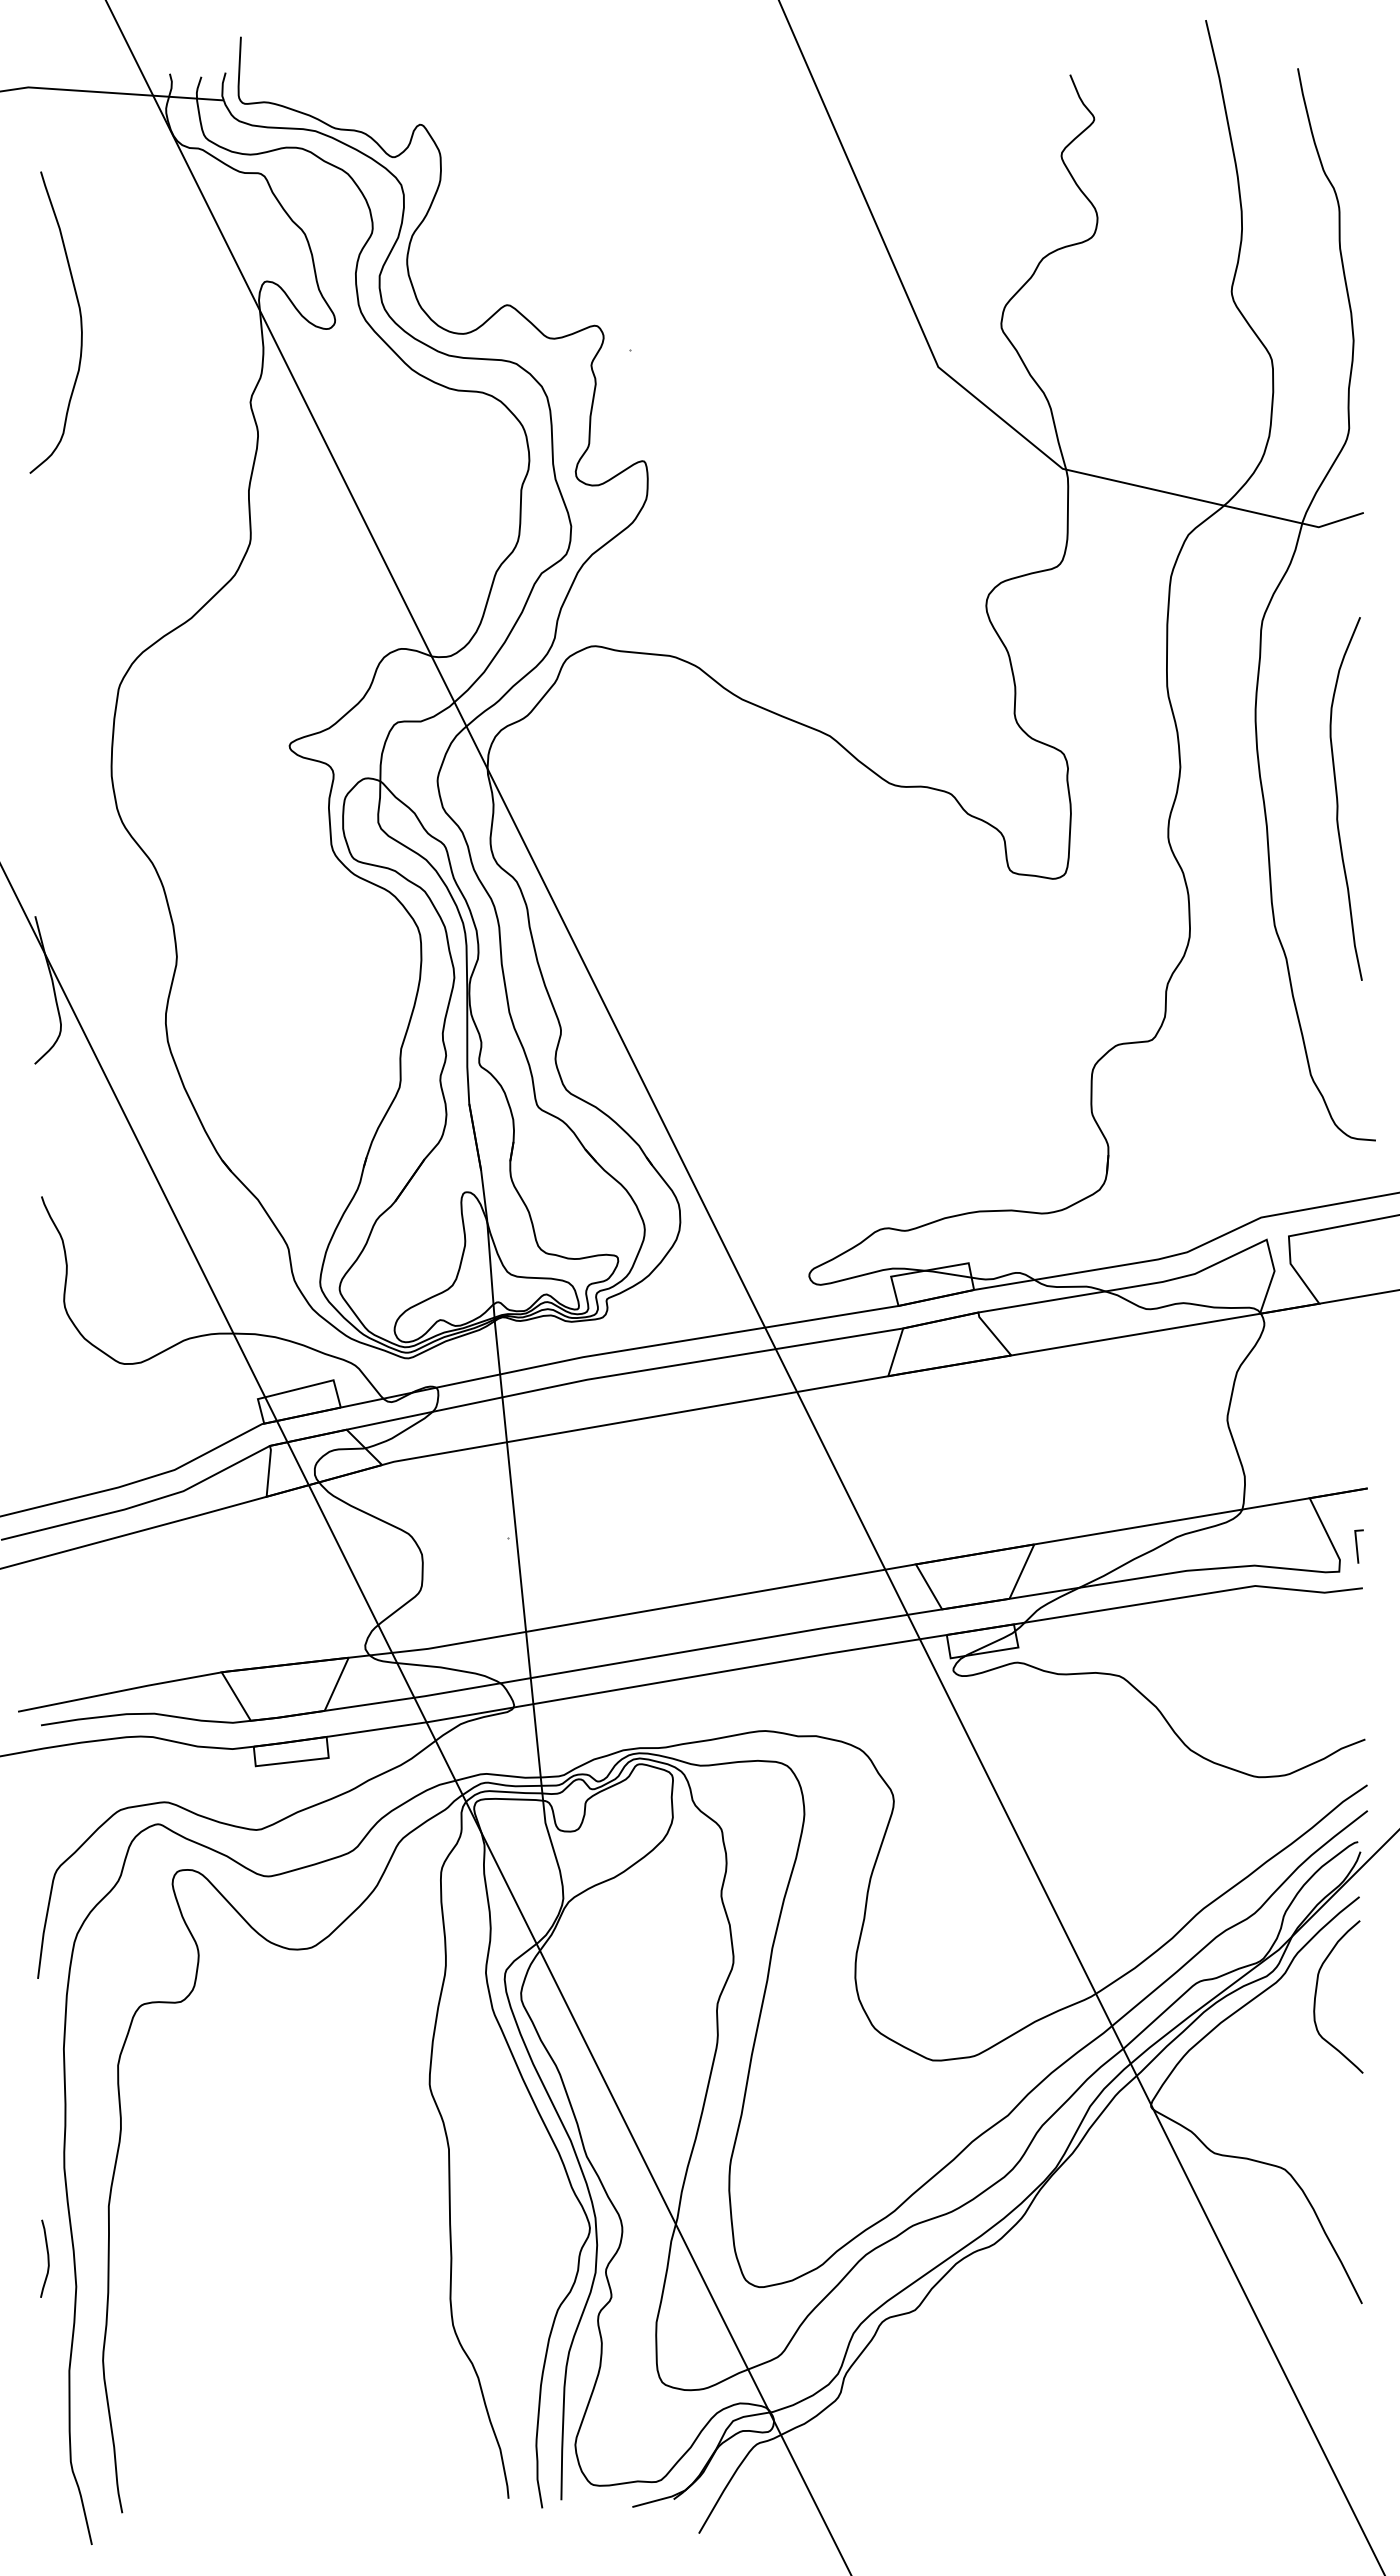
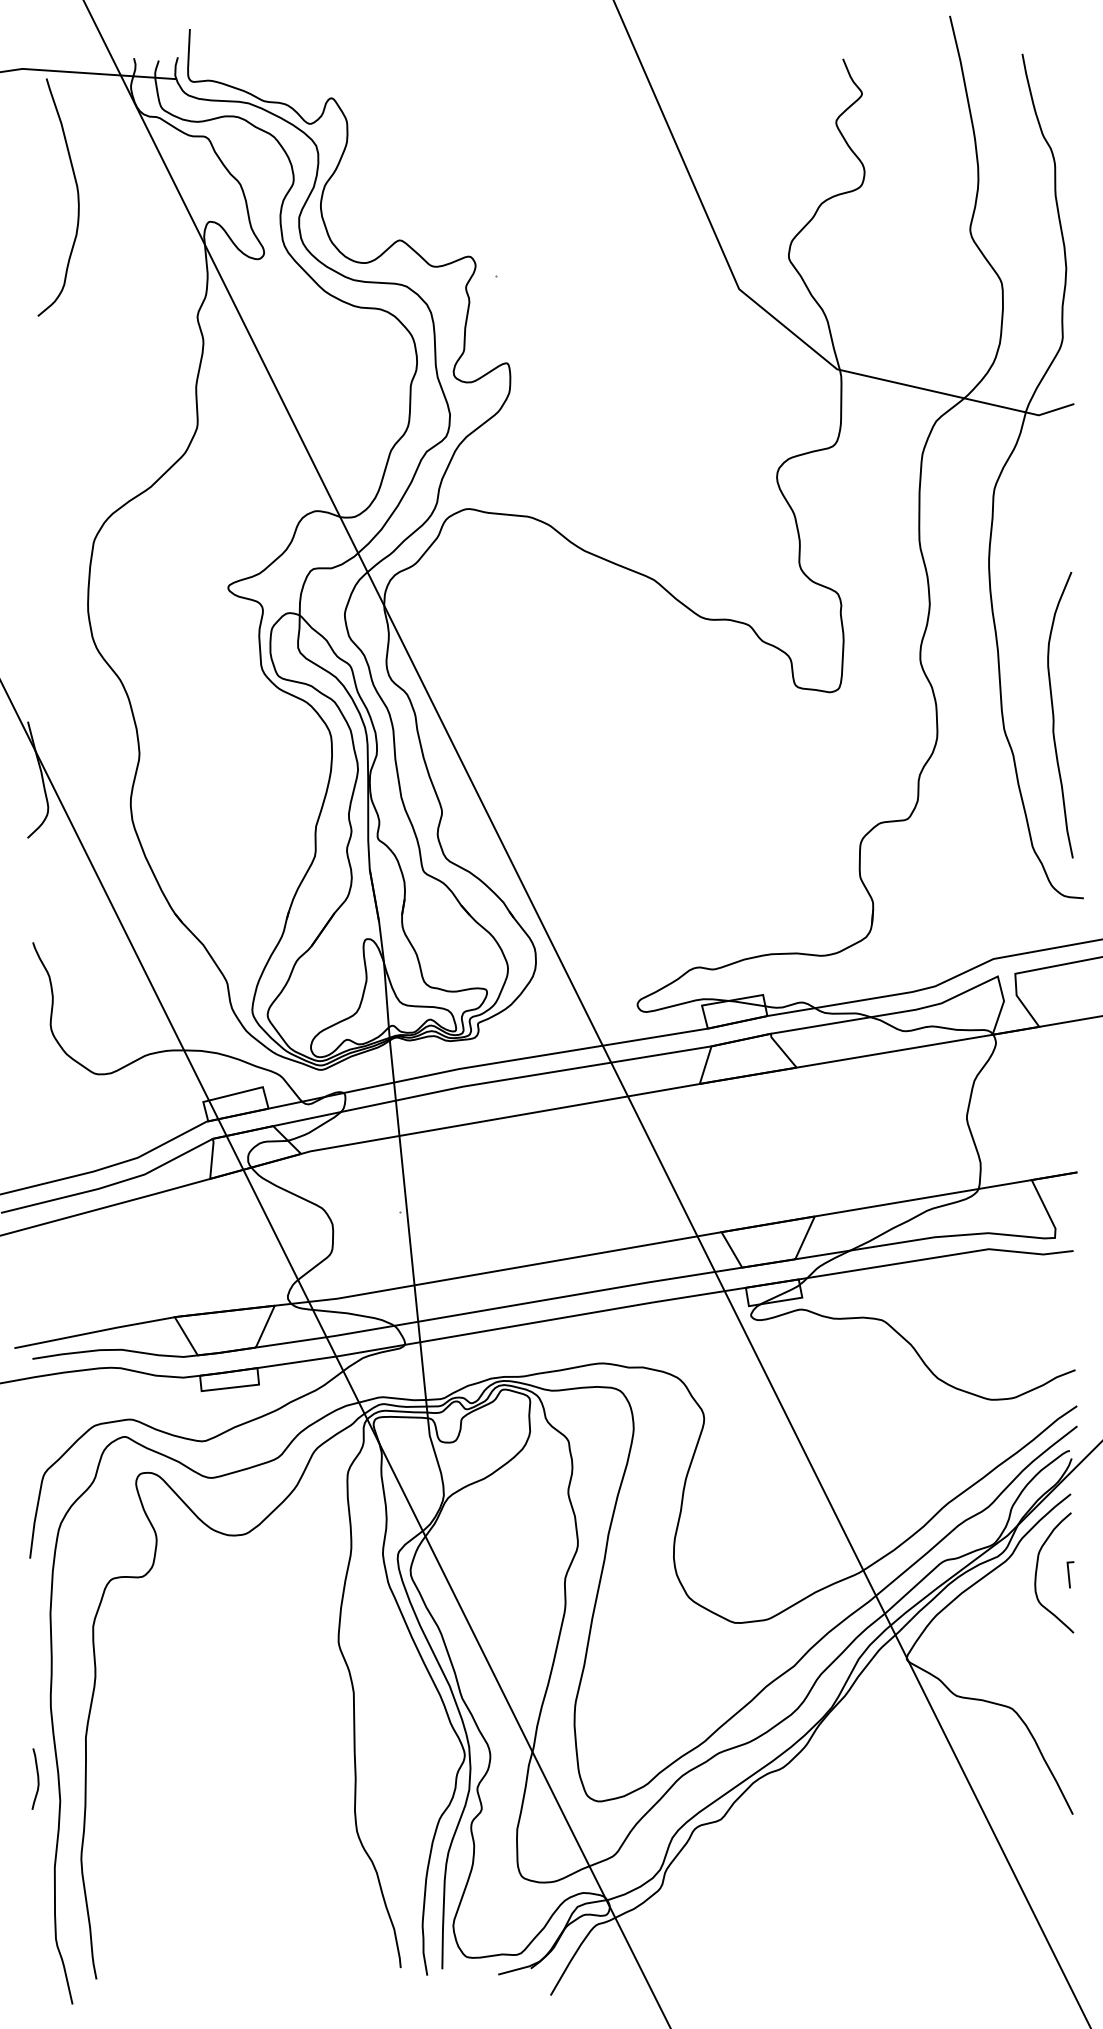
curve: (79, 315) -> (76, 191), moved
curve: (1338, 799) -> (1054, 715), moved
line: (1357, 1546) -> (1069, 1574), moved

